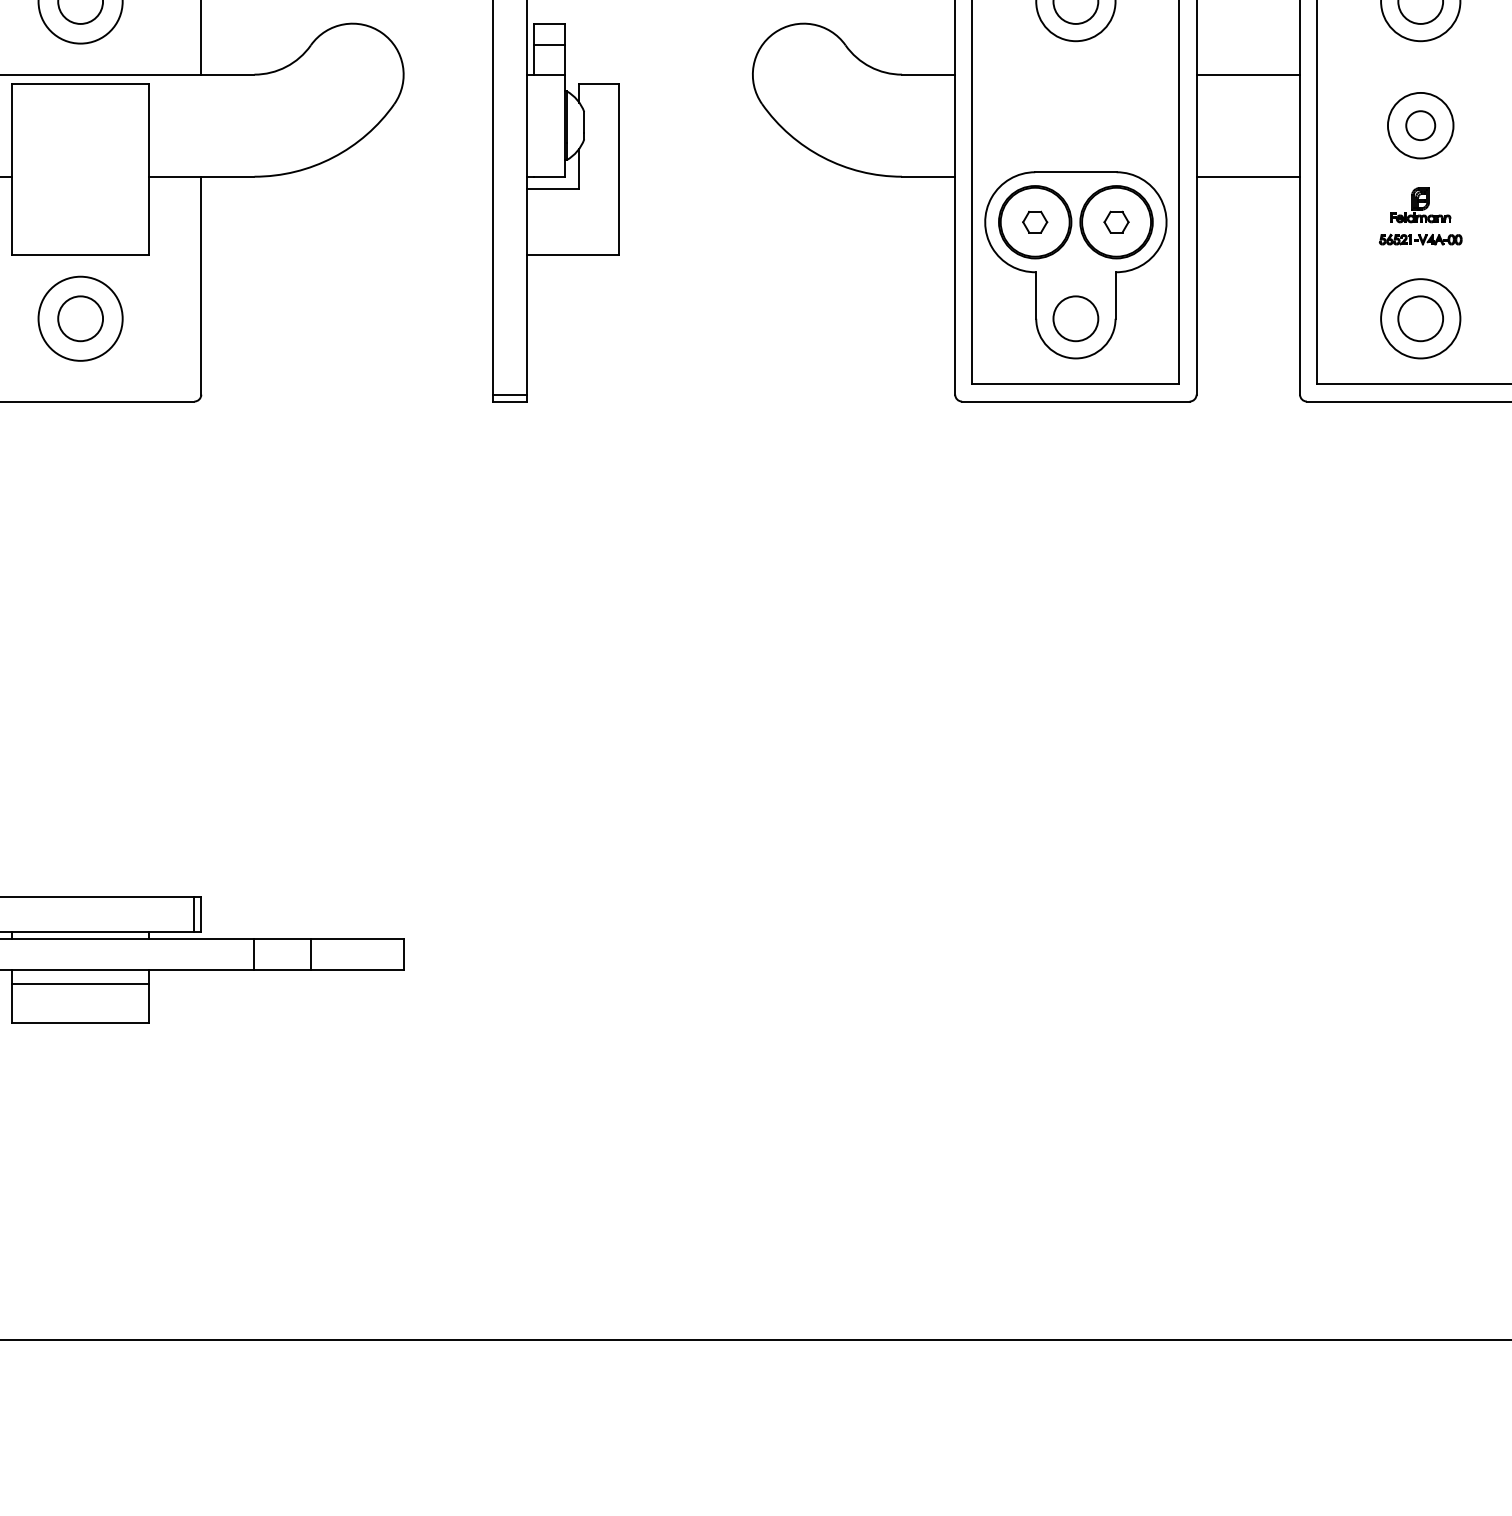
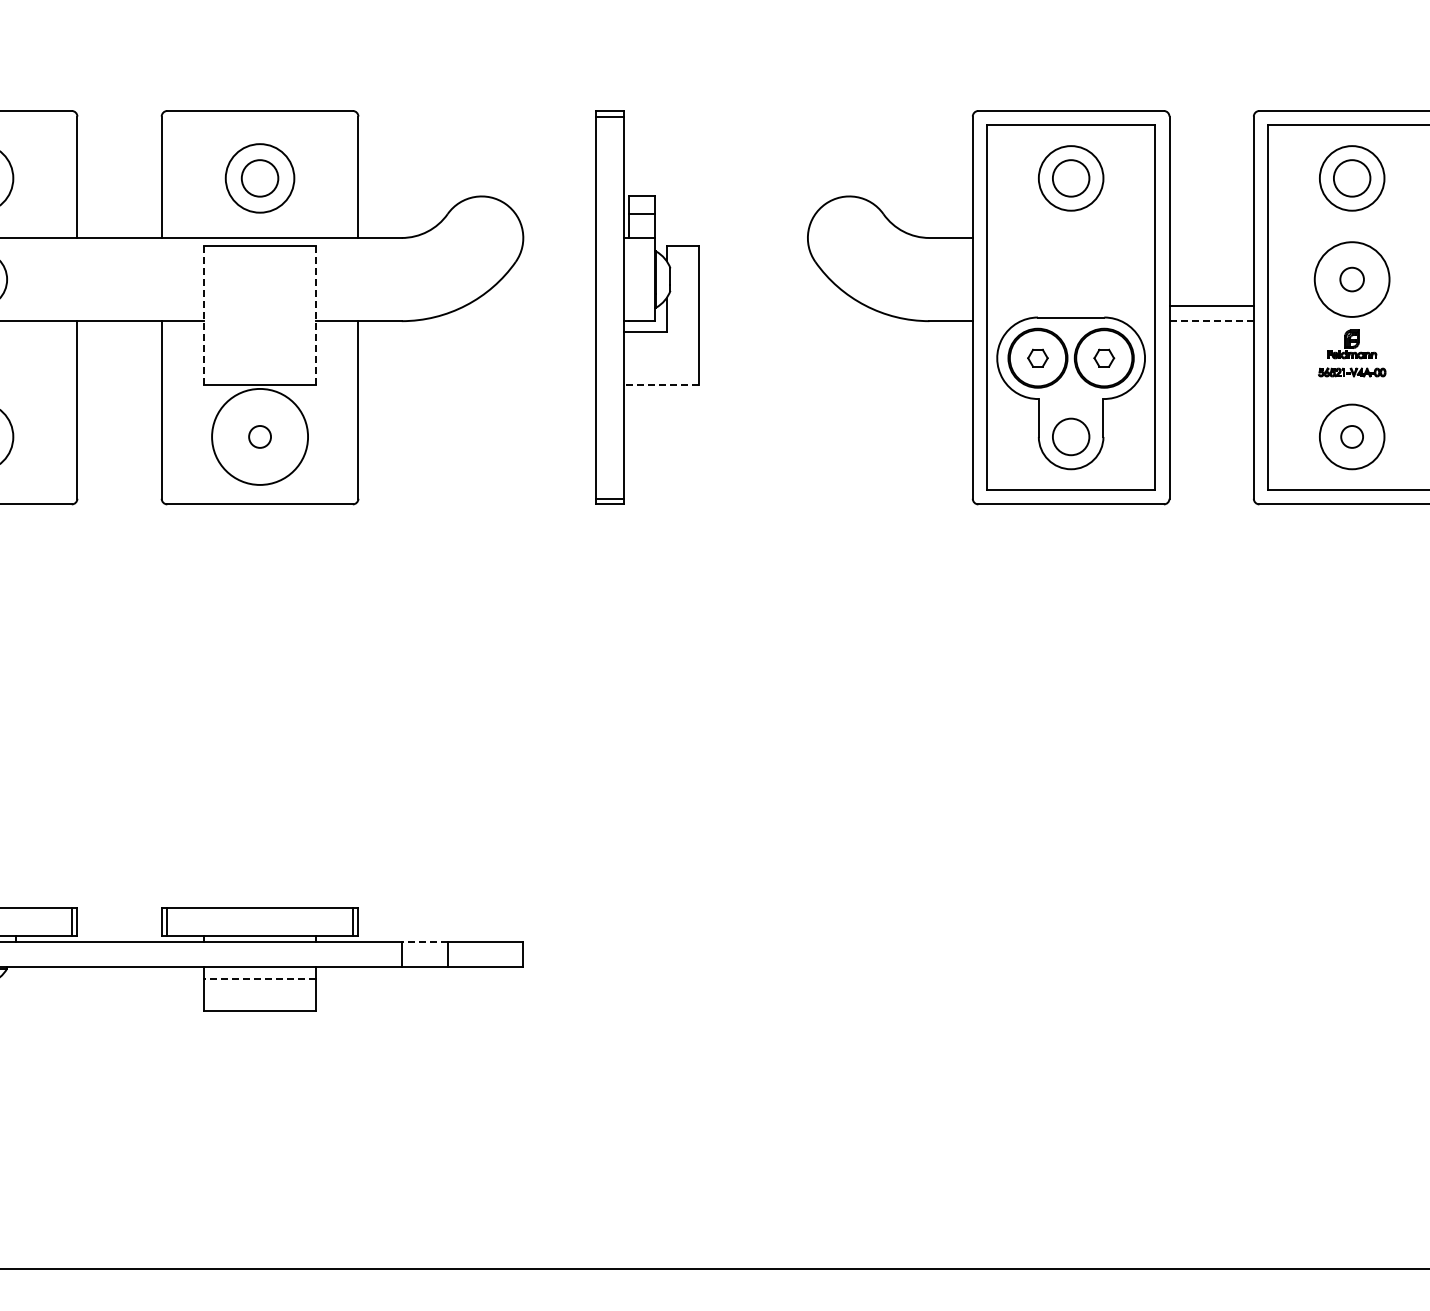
line: (1248, 74) -> (1211, 305), moved
circle: (1419, 125) -> (1351, 279), size x1.4
line: (12, 169) -> (204, 315), solid -> dashed
line: (148, 169) -> (315, 315), solid -> dashed
line: (1248, 177) -> (1211, 321), solid -> dashed
line: (571, 254) -> (660, 384), solid -> dashed
circle: (79, 318) -> (259, 436), size x0.6
circle: (79, 318) -> (259, 436), size x1.4
circle: (1419, 318) -> (1351, 436), size x0.6
line: (282, 939) -> (424, 942), solid -> dashed
line: (81, 984) -> (260, 979), solid -> dashed

